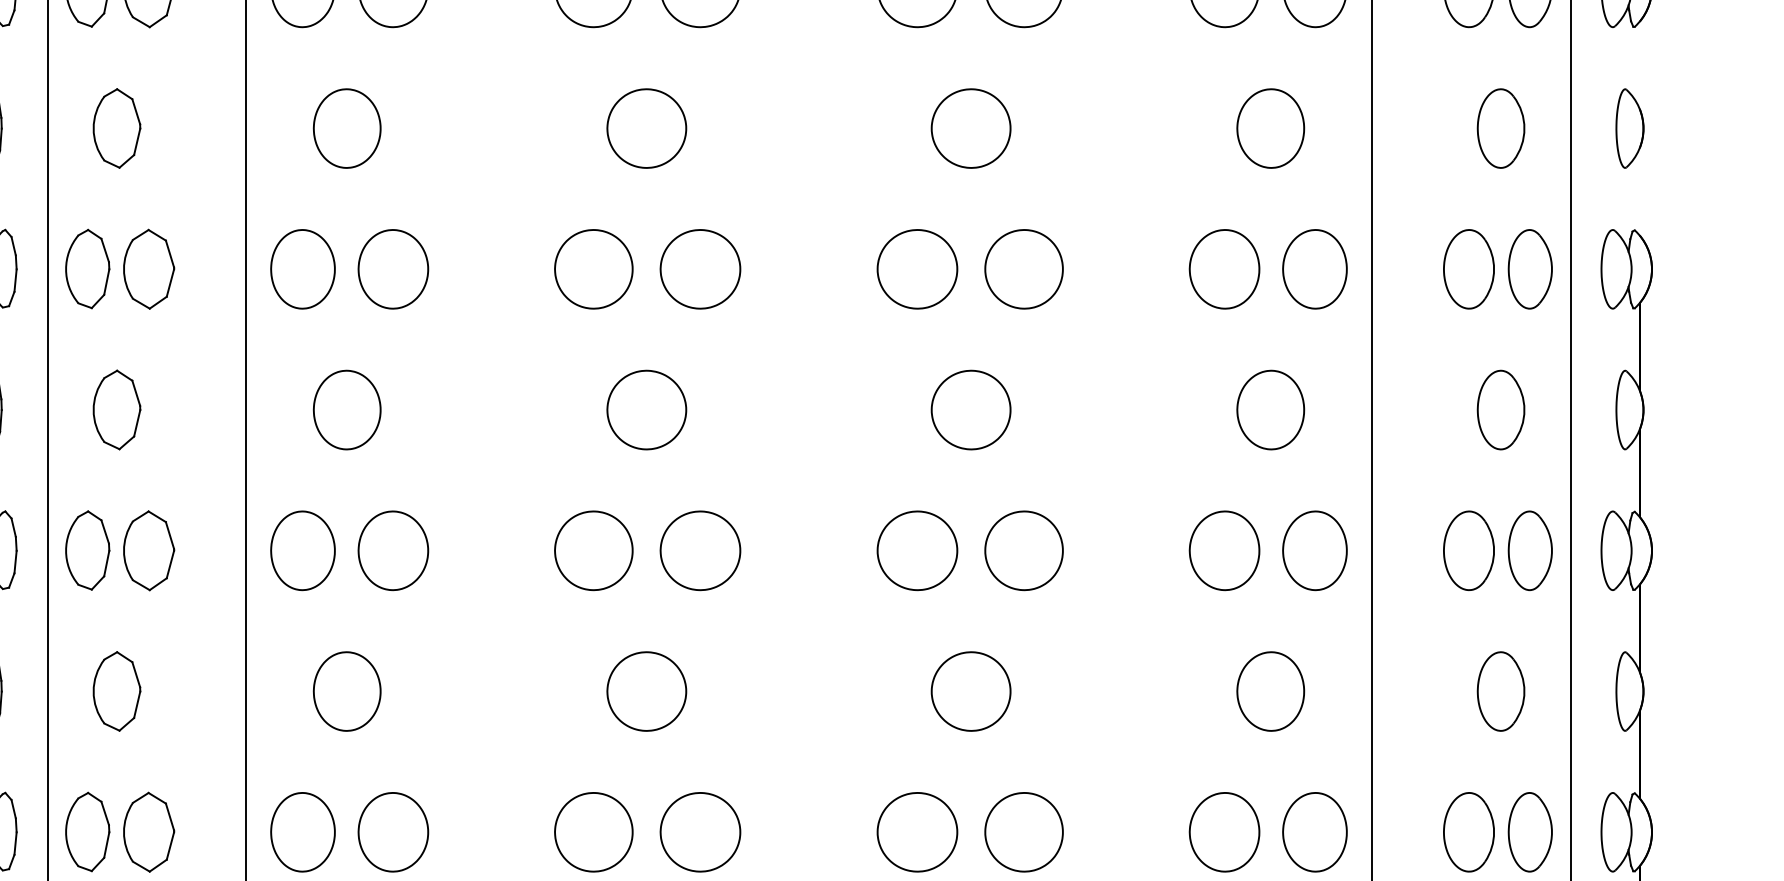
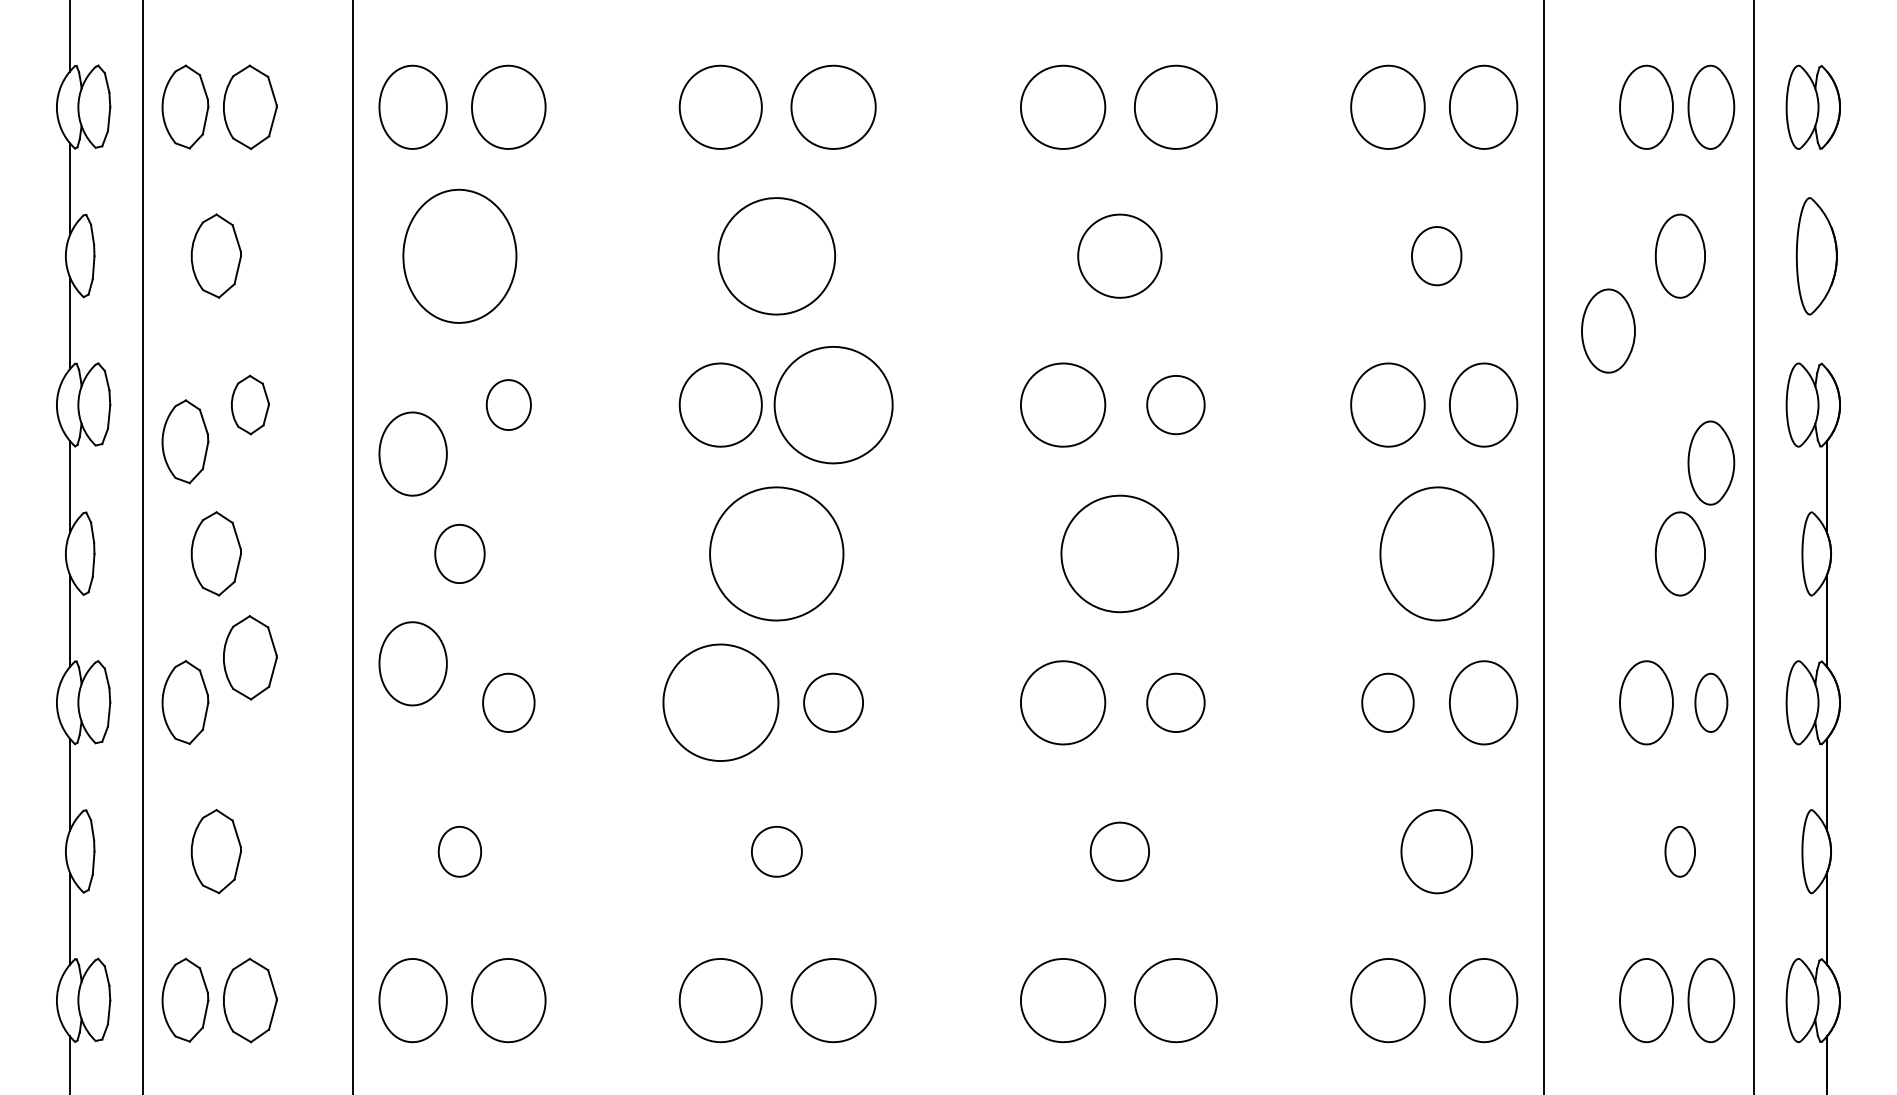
part: (346, 127) -> (459, 255), size x1.6
part: (646, 127) -> (776, 255), size x1.4
part: (1270, 127) -> (1436, 255), size x0.7
part: (1629, 127) -> (1816, 255), size x1.4
part: (87, 268) -> (185, 441), moved
part: (149, 268) -> (250, 404), size x0.7
part: (302, 268) -> (412, 453), moved
part: (393, 268) -> (508, 404), size x0.6
part: (700, 268) -> (833, 404), size x1.4
part: (1023, 268) -> (1175, 404), size x0.7
part: (1469, 268) -> (1608, 330), moved
part: (1530, 268) -> (1711, 462), moved
part: (346, 409) -> (459, 553), size x0.7
part: (646, 409) -> (776, 553), size x1.6
part: (970, 409) -> (1119, 553), size x1.4
part: (1270, 409) -> (1436, 553), size x1.6
part: (149, 550) -> (250, 657), moved
part: (302, 550) -> (412, 663), moved
part: (393, 550) -> (508, 702), size x0.7
part: (593, 550) -> (720, 702), size x1.4
part: (700, 550) -> (833, 702), size x0.7
part: (1023, 550) -> (1175, 702), size x0.7
part: (1224, 550) -> (1387, 702), size x0.7
part: (1530, 550) -> (1711, 702), size x0.7
part: (346, 691) -> (459, 851), size x0.6
part: (646, 691) -> (776, 851), size x0.6
part: (970, 691) -> (1119, 851), size x0.7
part: (1500, 691) -> (1679, 851), size x0.6

